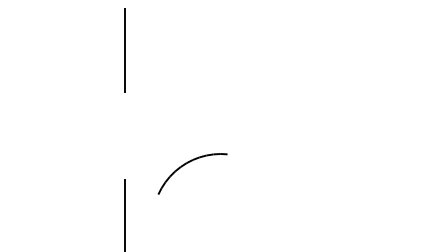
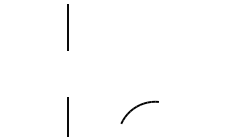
curve: (188, 164) -> (137, 107), moved

